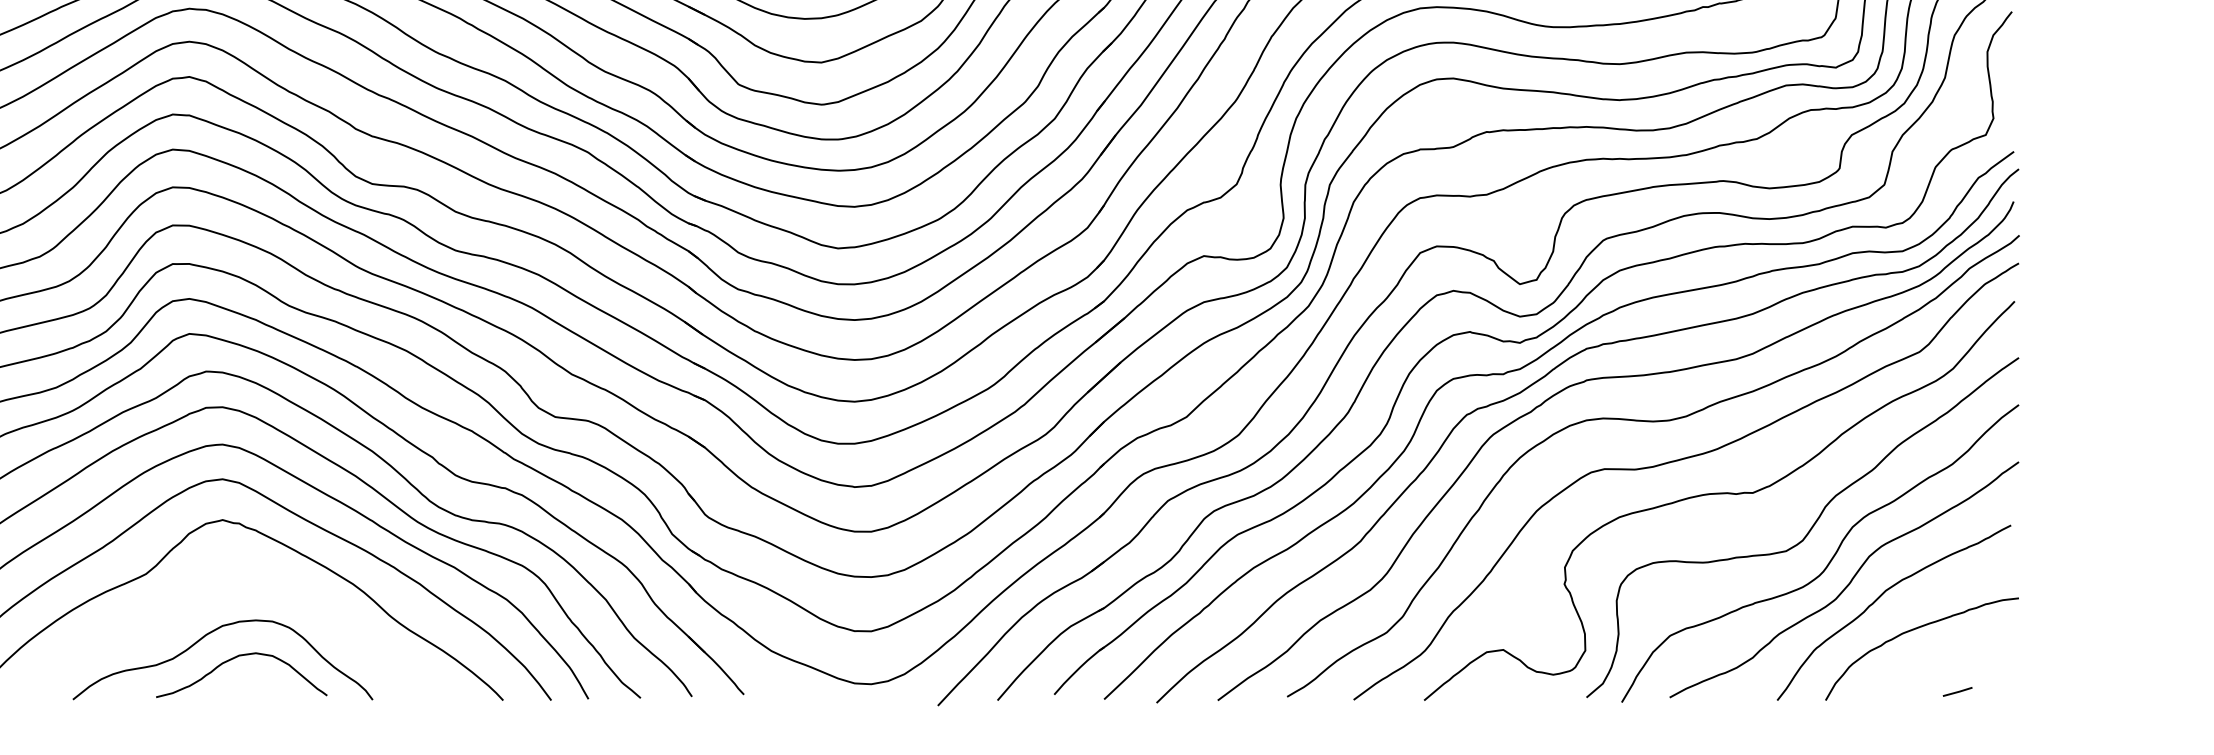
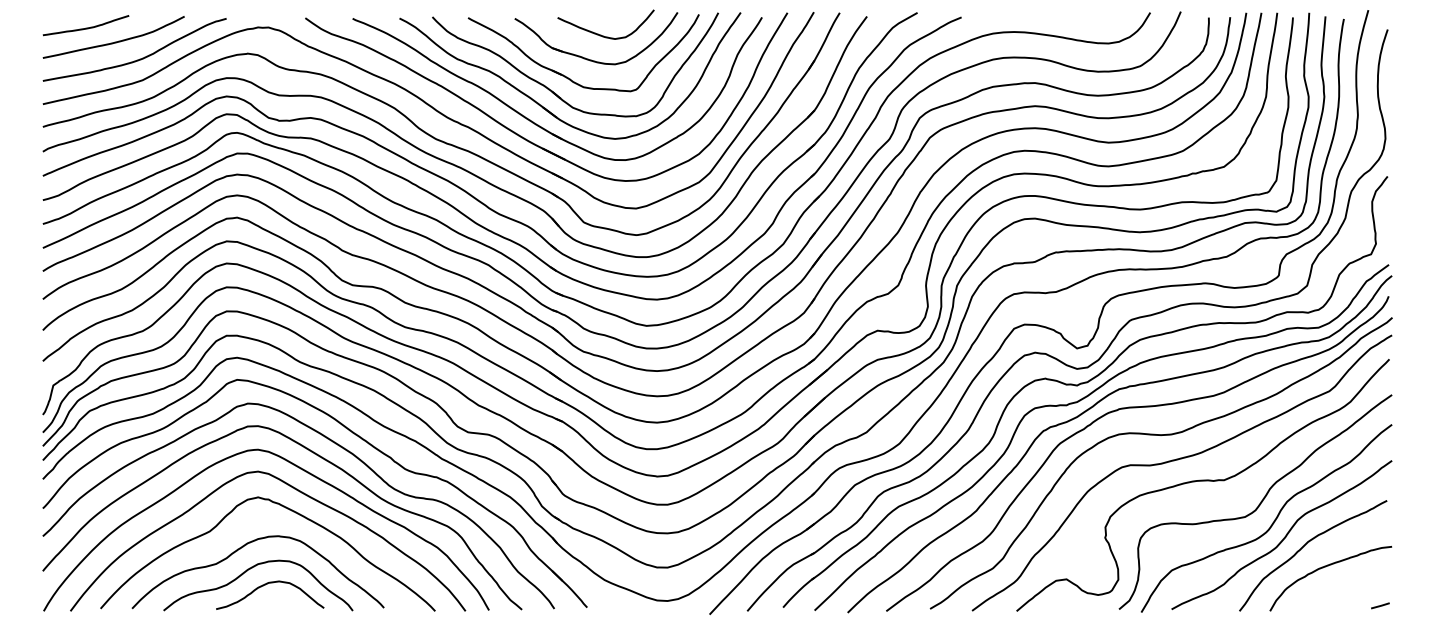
curve: (194, 602) -> (240, 549), added
line: (1957, 691) -> (1380, 605), moved

